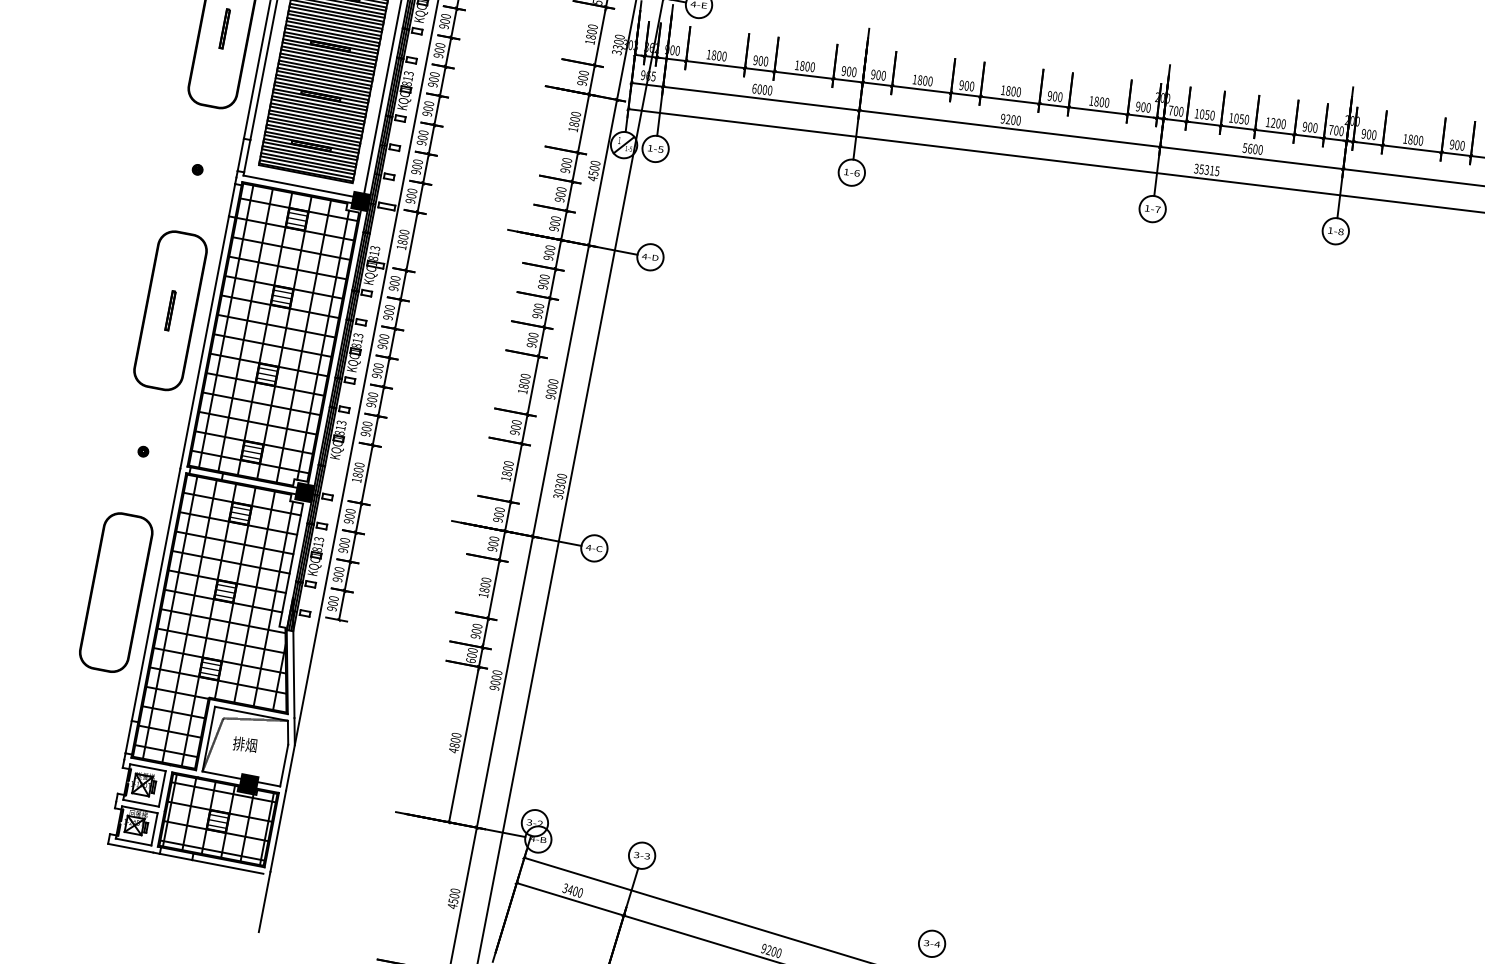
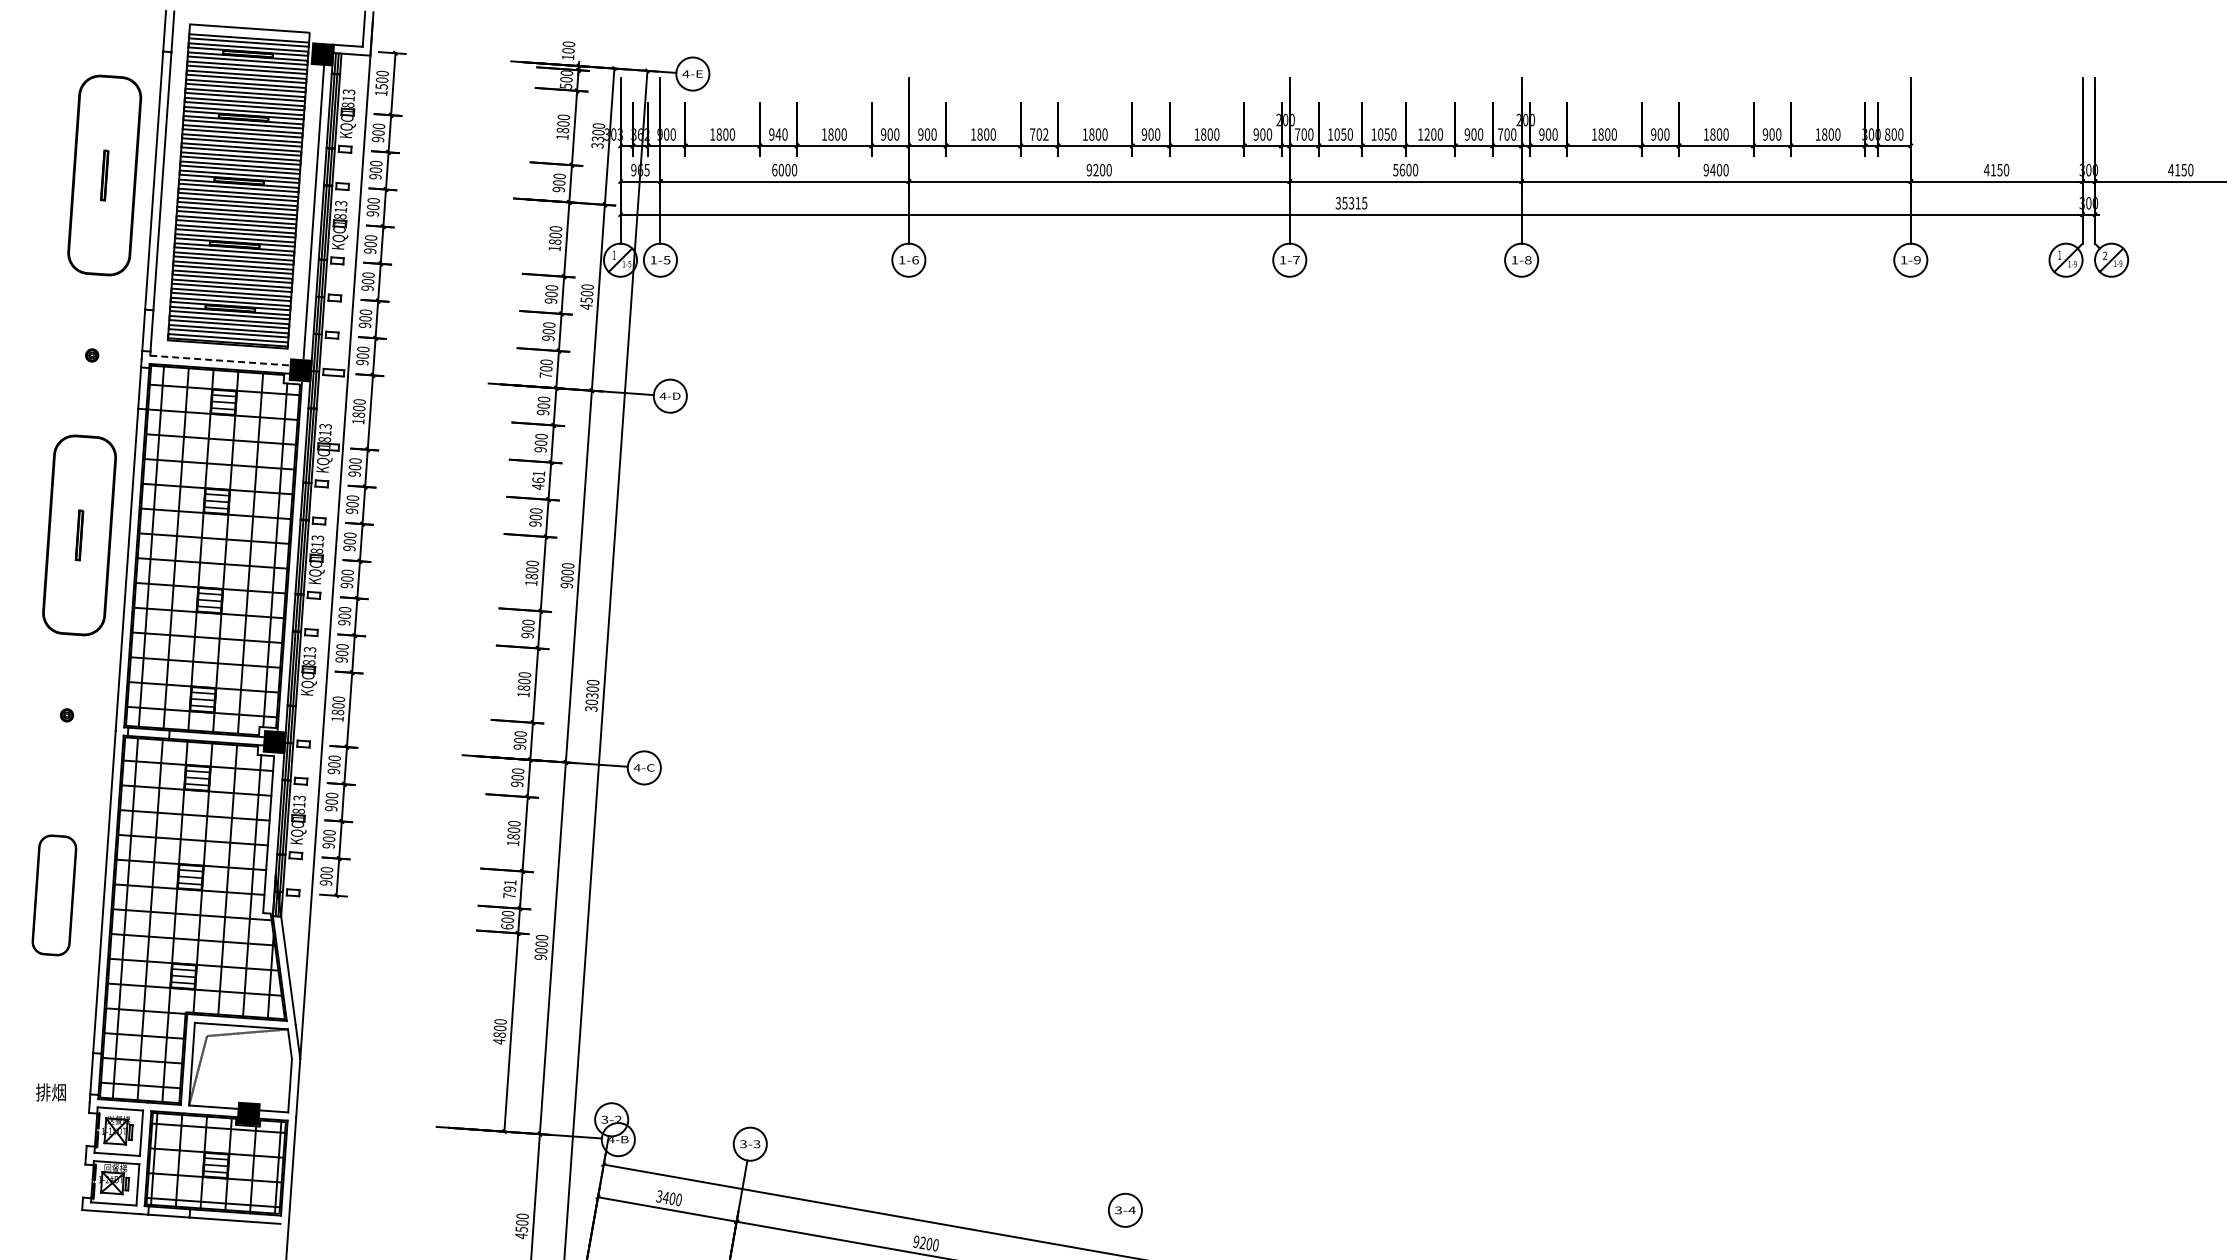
text: (760, 60) -> (778, 134), 900 -> 940
text: (967, 85) -> (1039, 134), 900 -> 702
line: (298, 186) -> (220, 360), solid -> dashed
text: (553, 229) -> (545, 375), 900 -> 700
text: (538, 311) -> (538, 480), 900 -> 461
part: (116, 592) -> (54, 895), size x0.6
text: (476, 631) -> (509, 889), 900 -> 791
text: (244, 744) -> (50, 1092), moved

